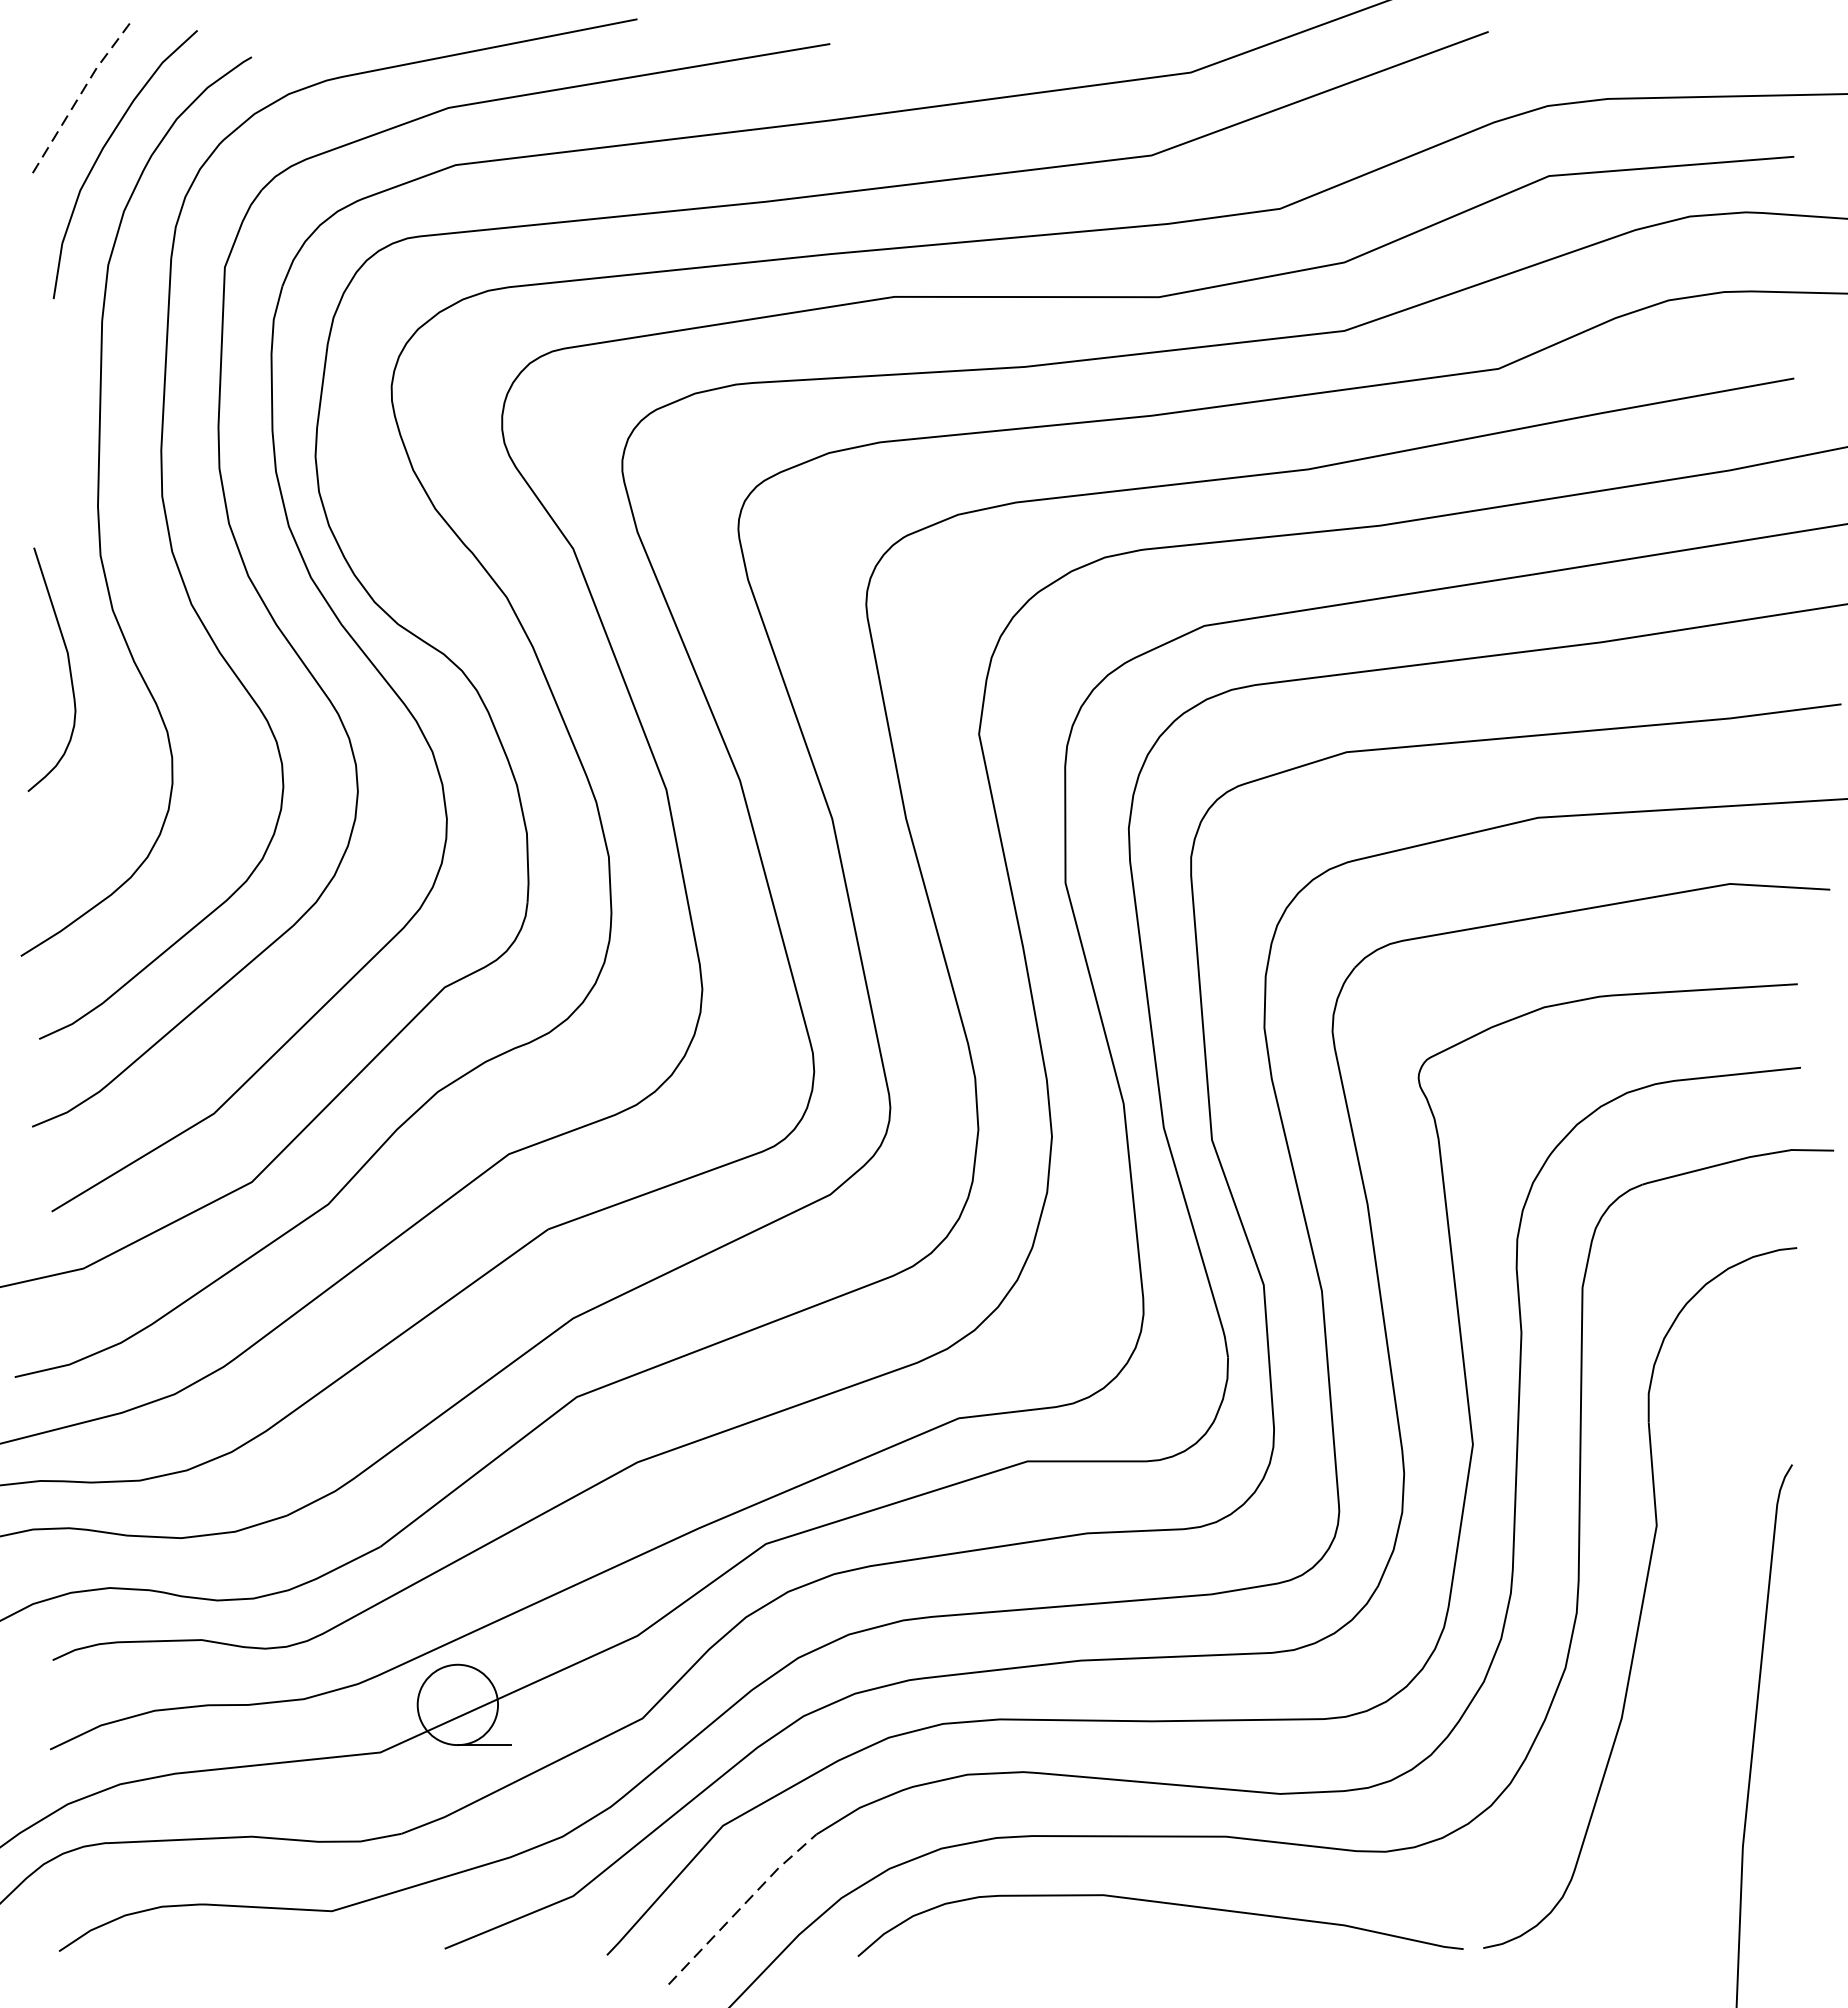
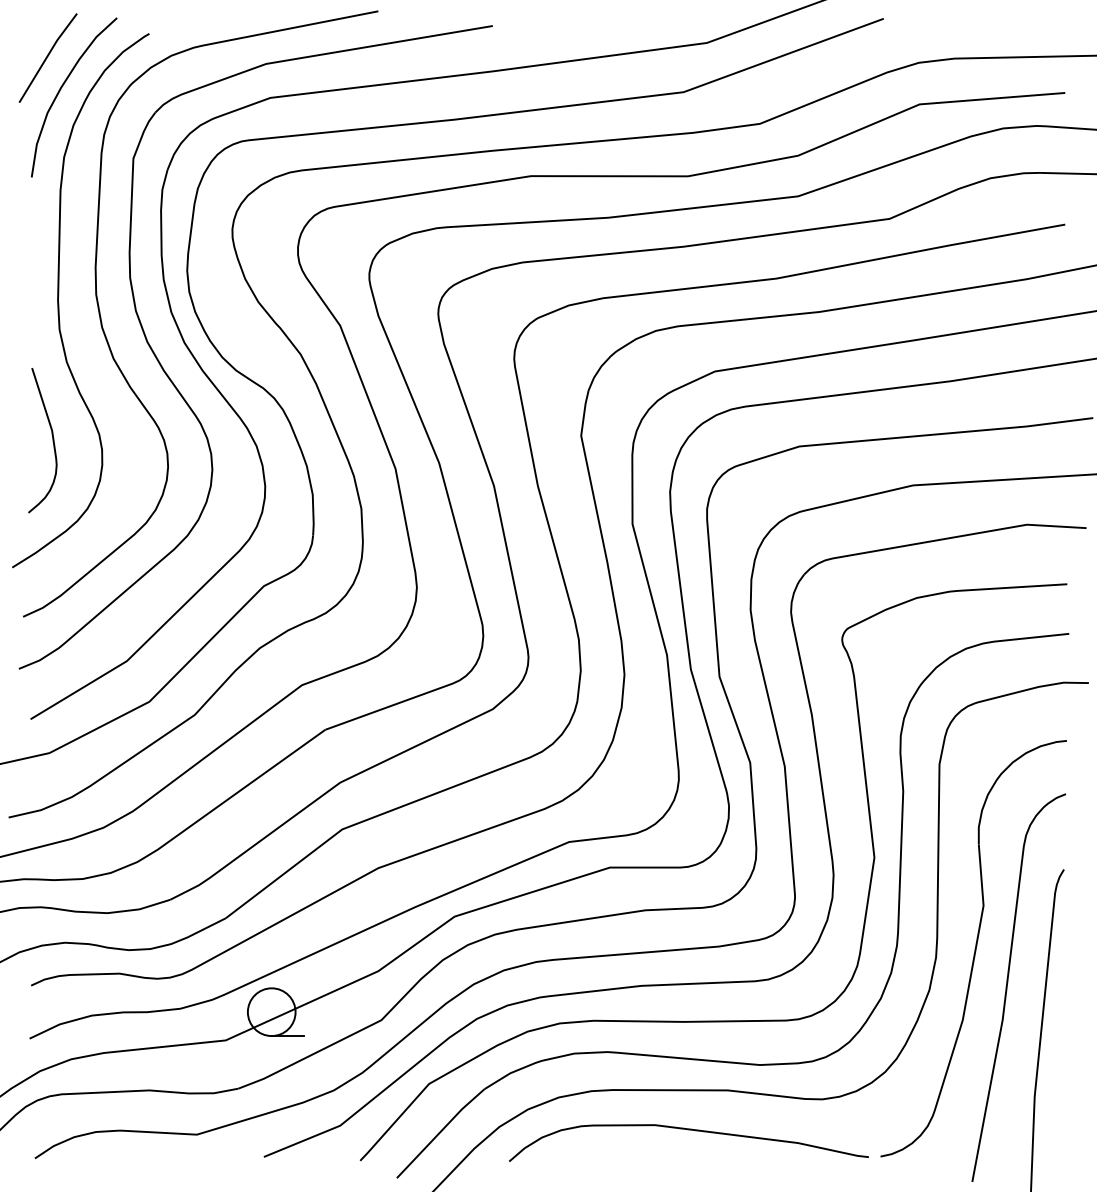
line: (80, 95) -> (47, 56), dashed -> solid
curve: (68, 669) -> (52, 440), moved
curve: (1697, 1663) -> (1007, 987), added
line: (742, 1907) -> (440, 1132), dashed -> solid

